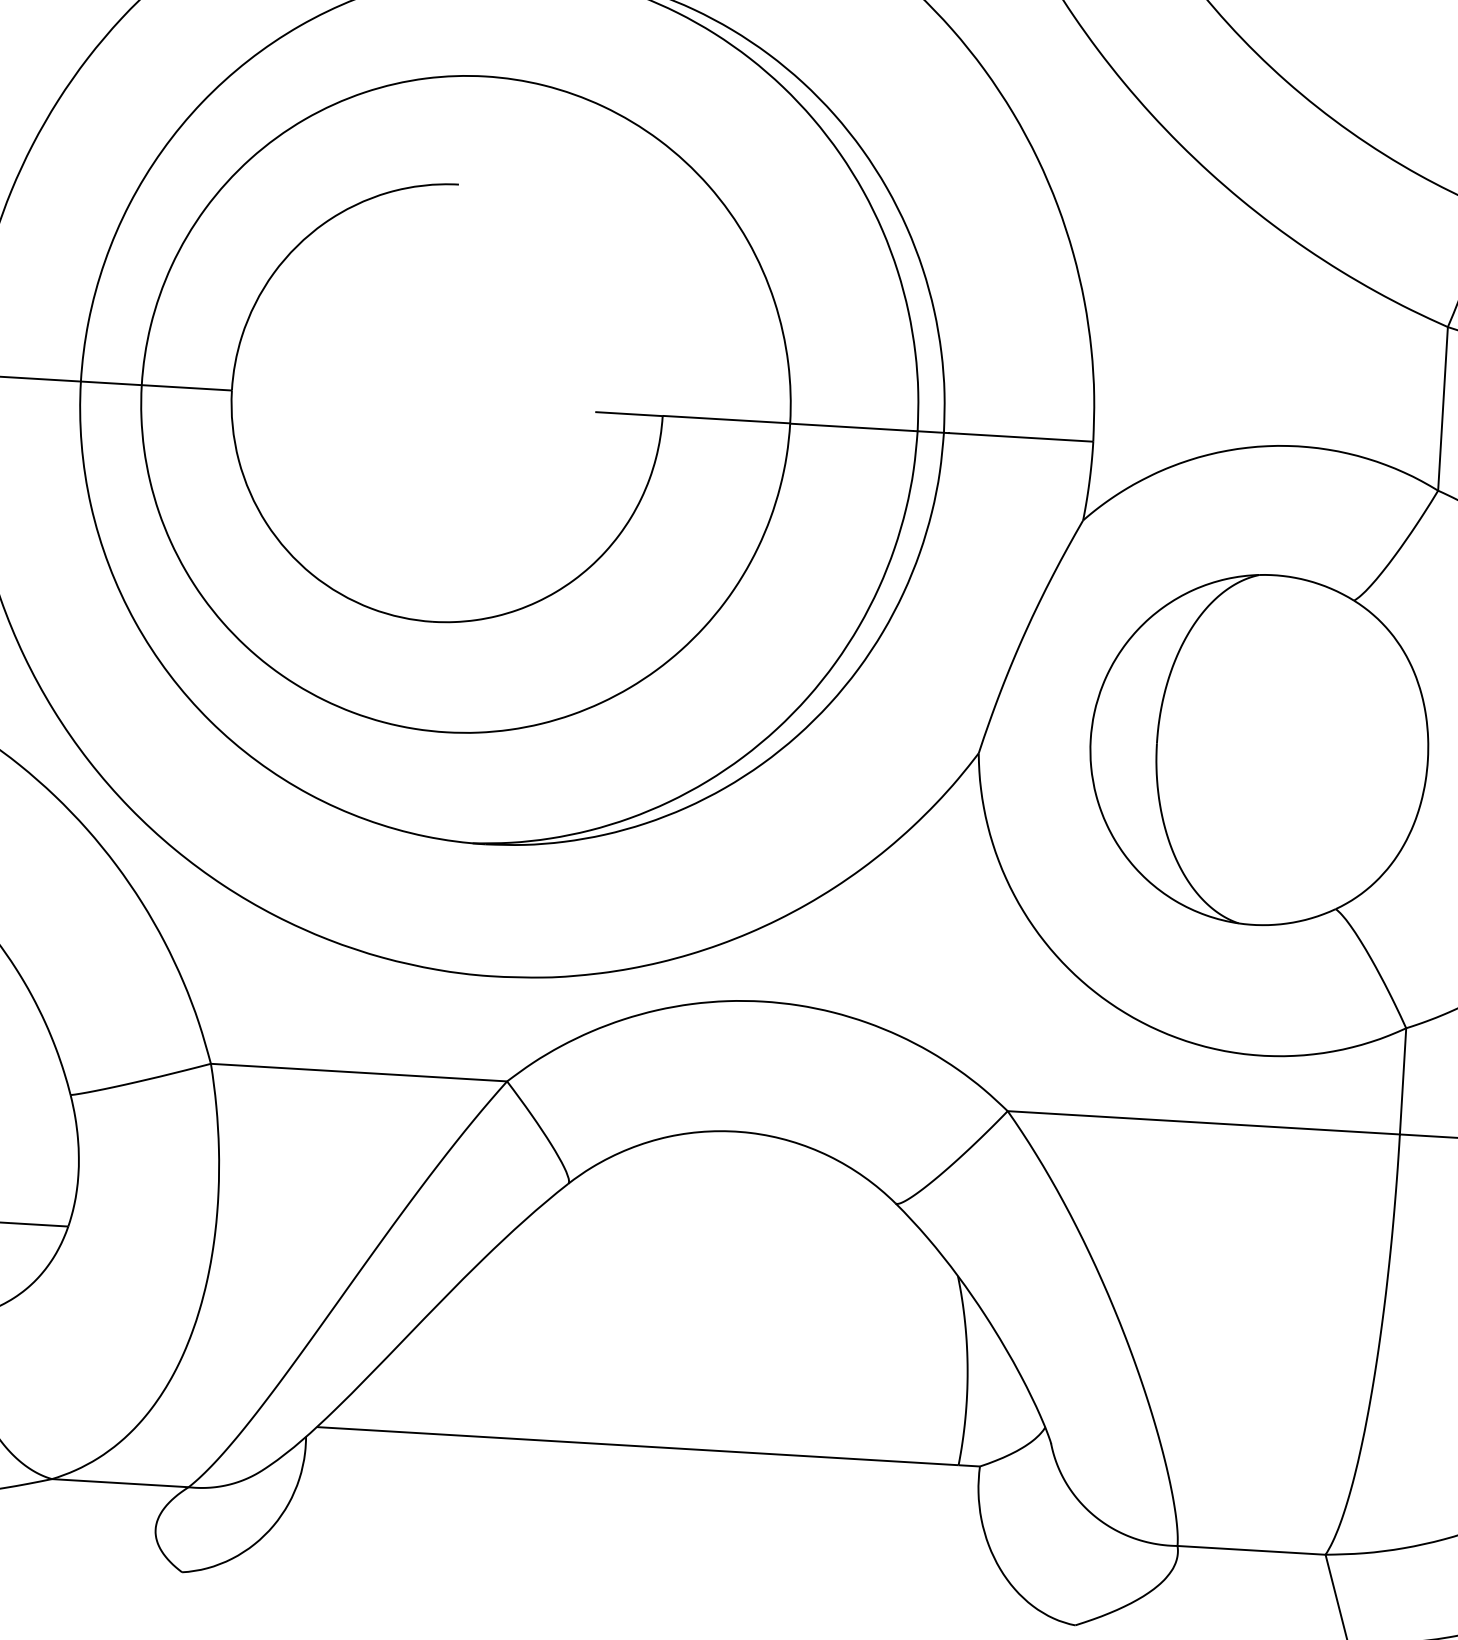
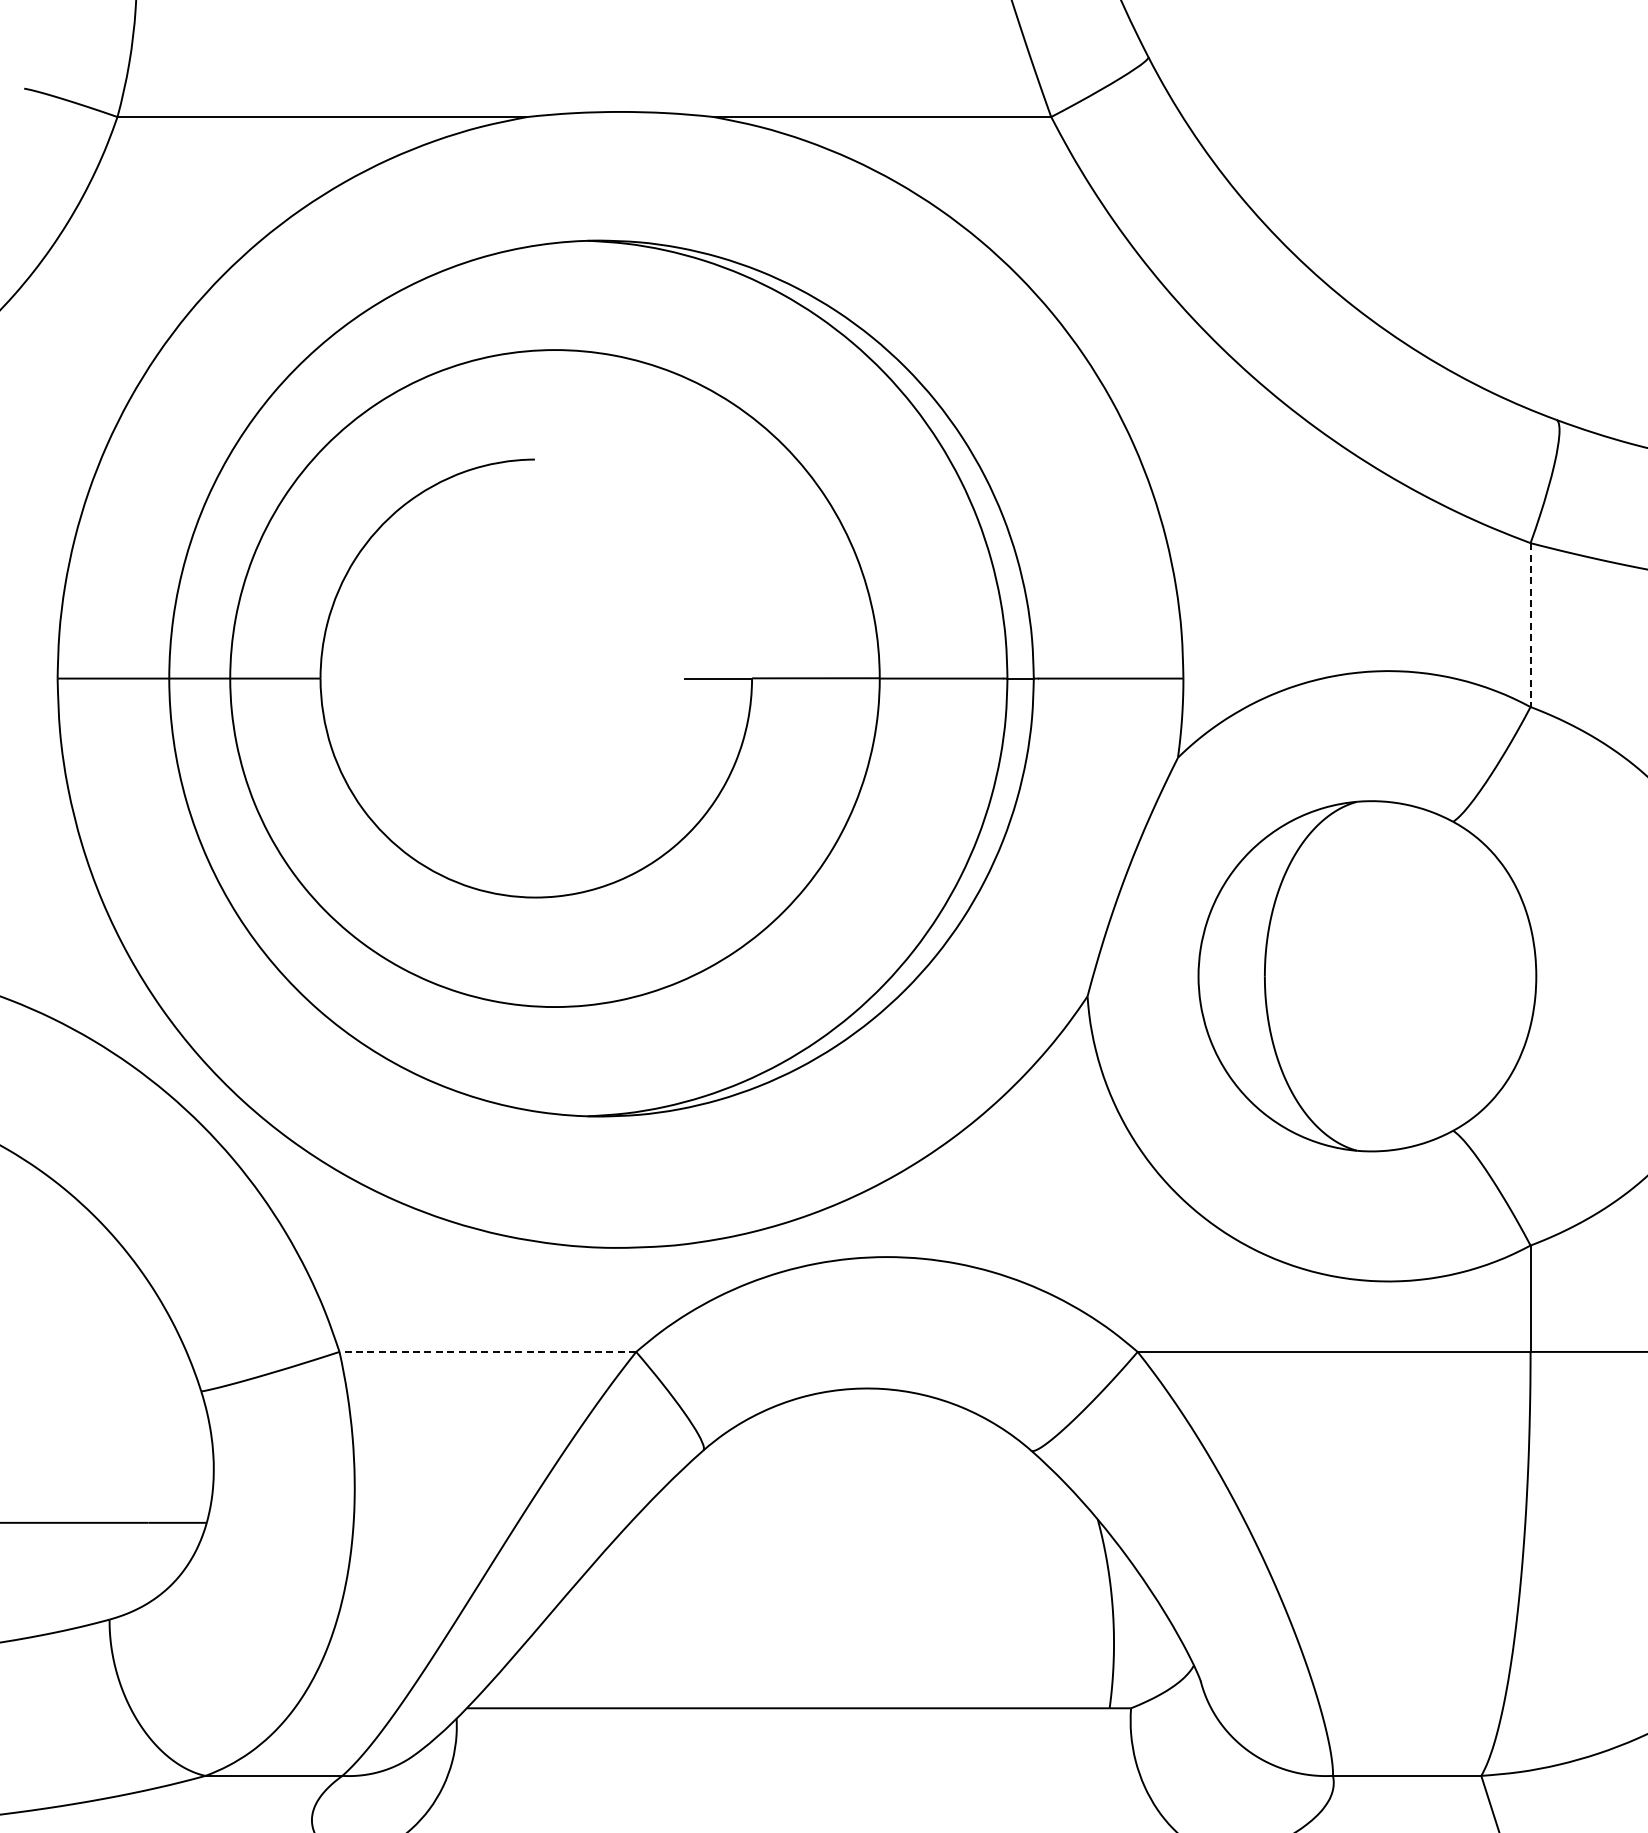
line: (1442, 409) -> (1530, 625), solid -> dashed
line: (358, 1072) -> (487, 1351), solid -> dashed

